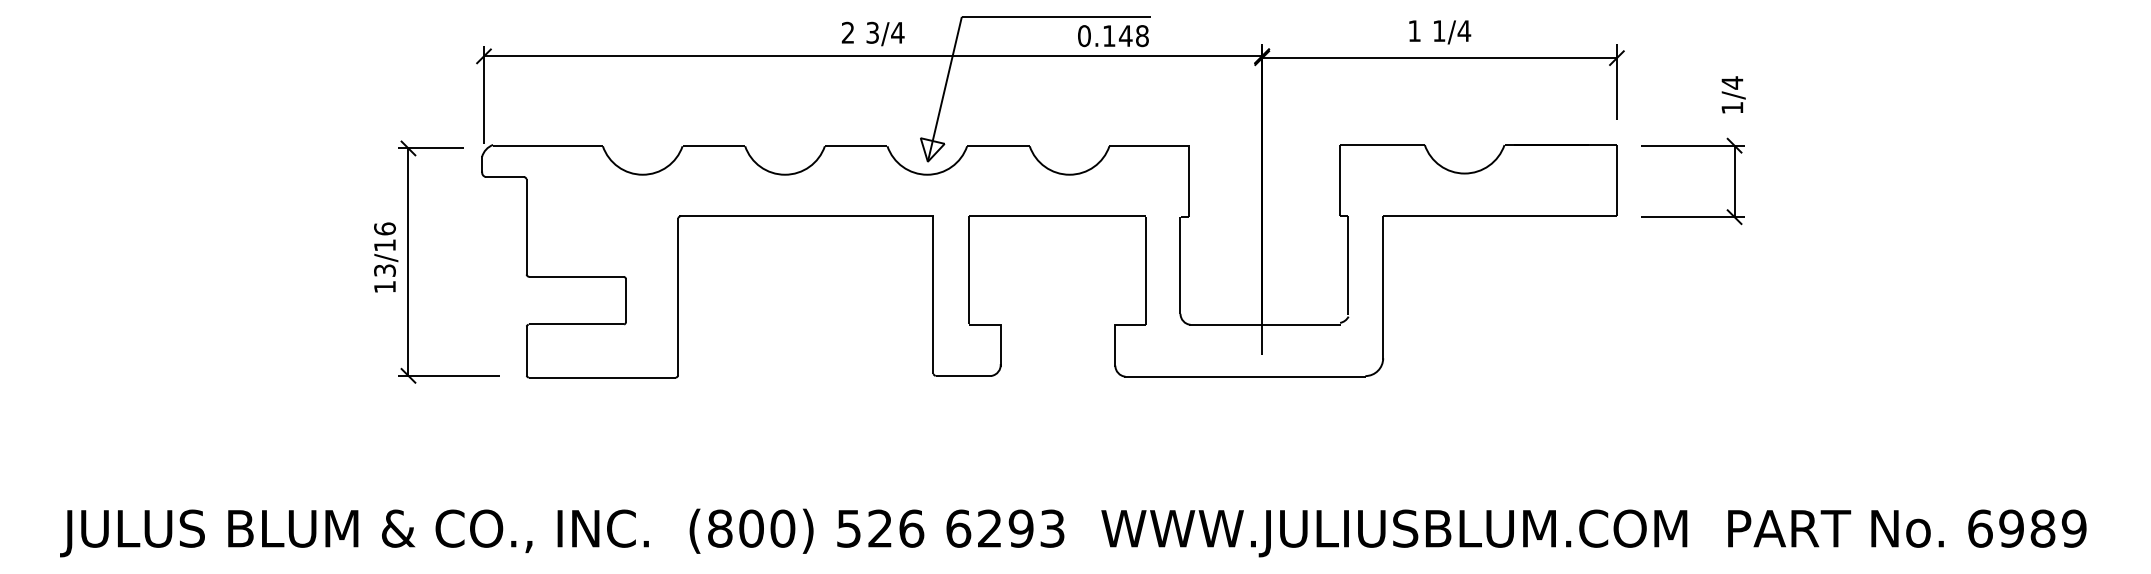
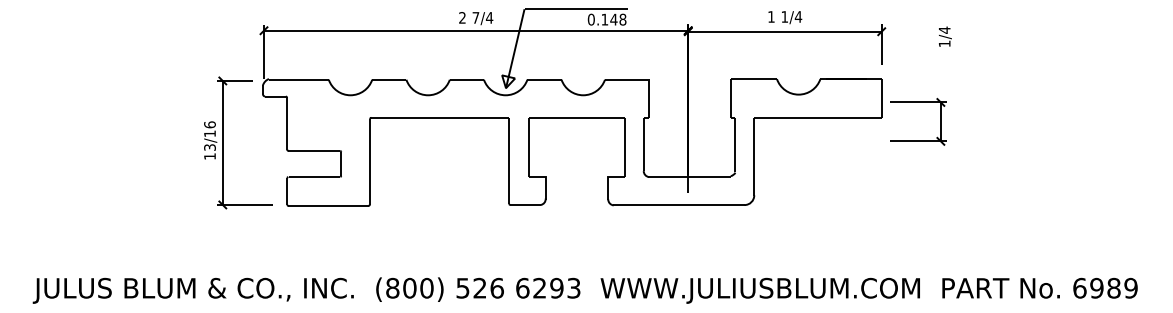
text: (871, 32) -> (475, 17), 3/4 -> 7/4
text: (1733, 94) -> (945, 36), moved
part: (1693, 145) -> (918, 102), moved

